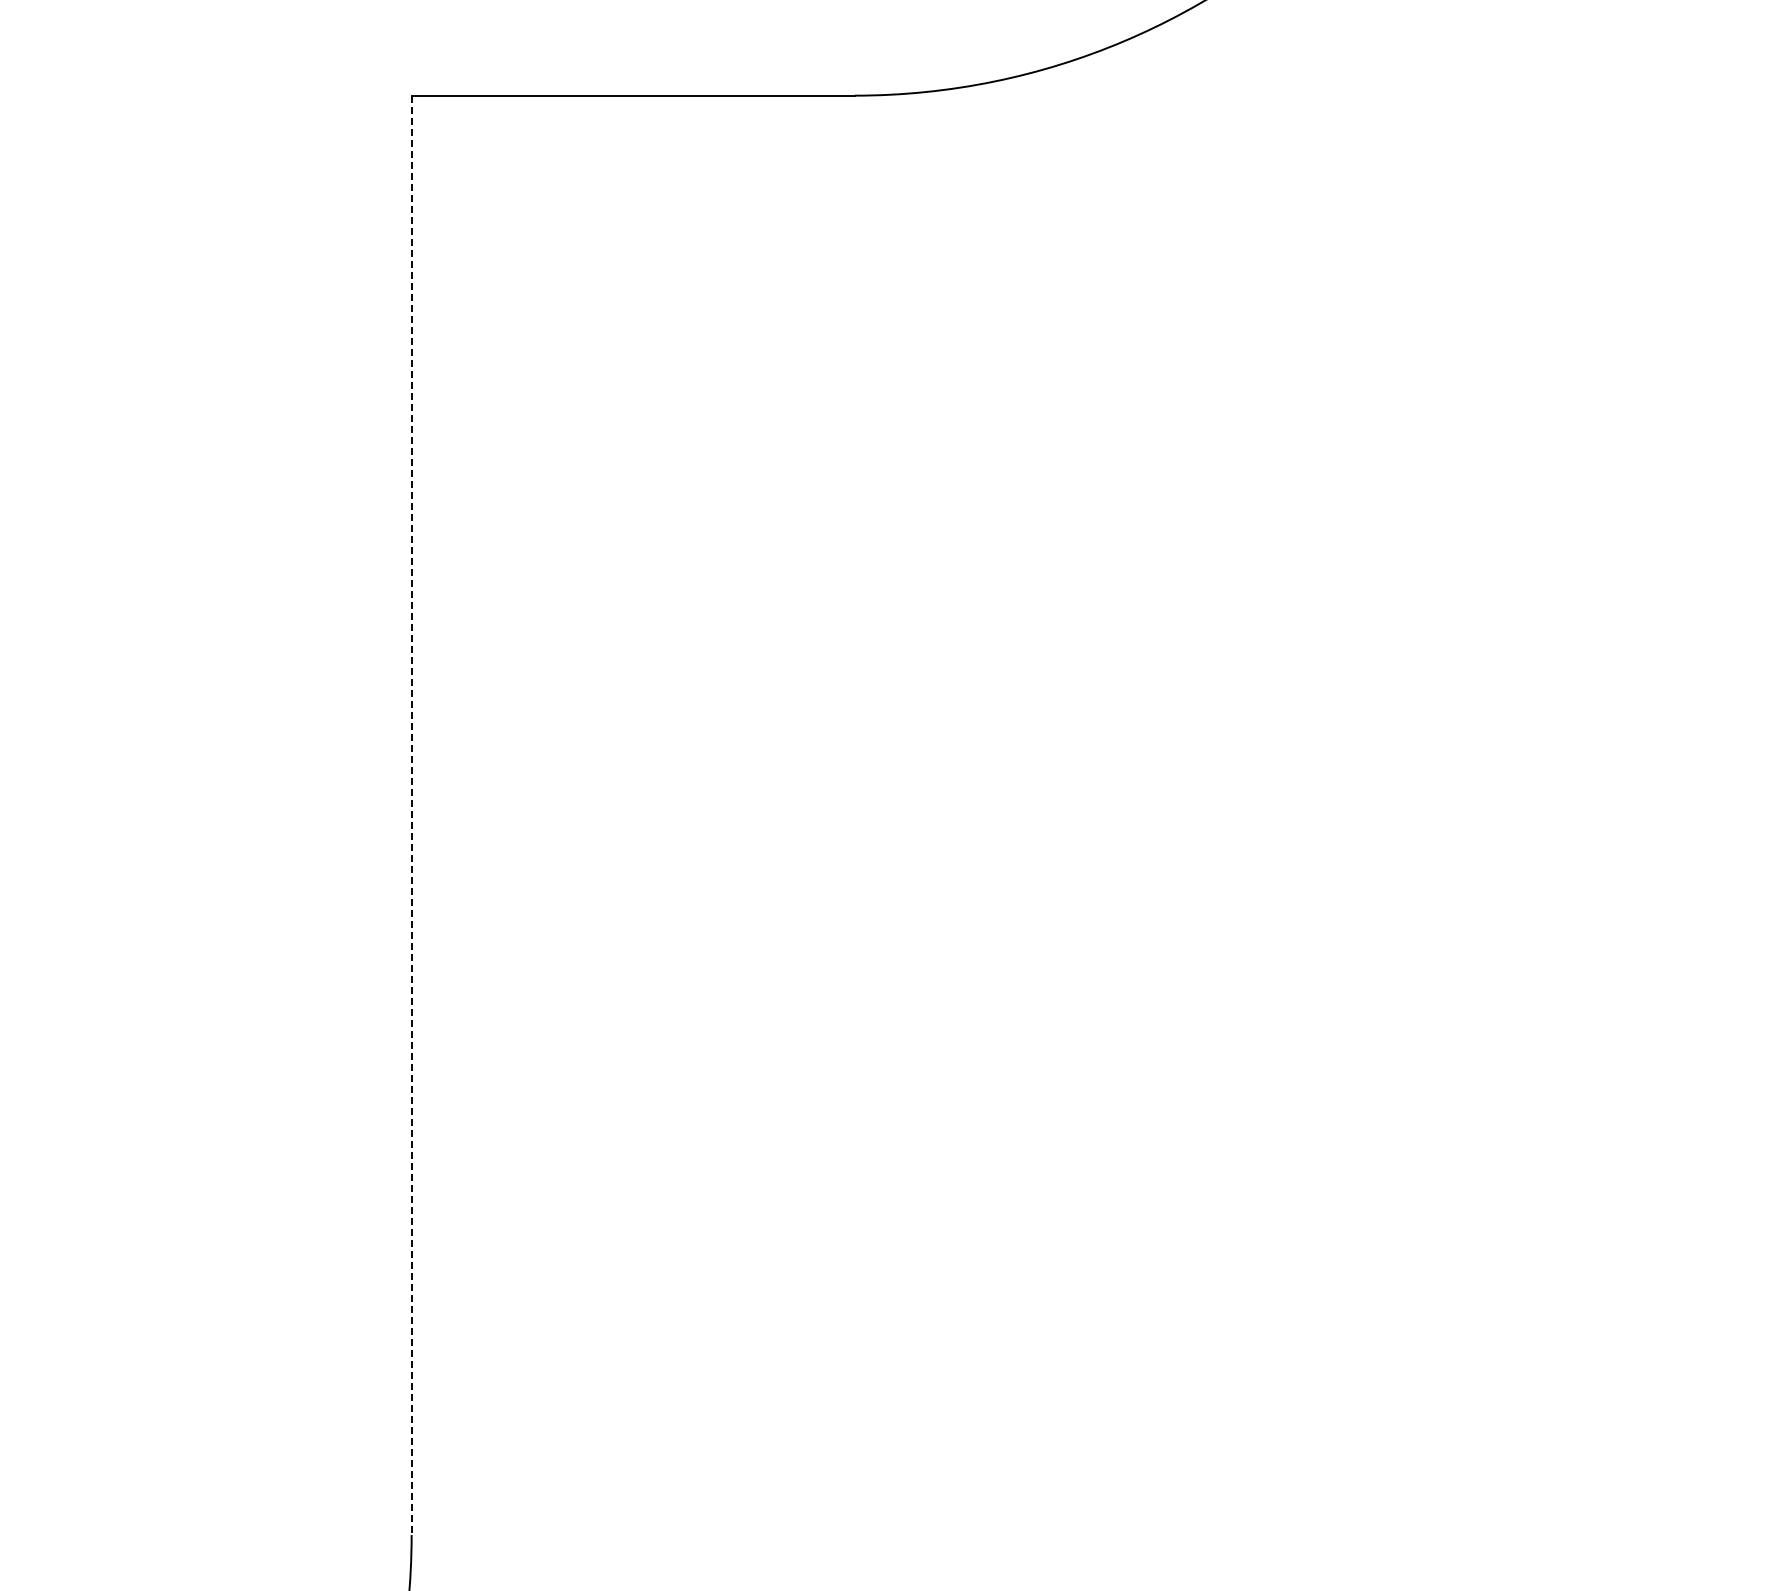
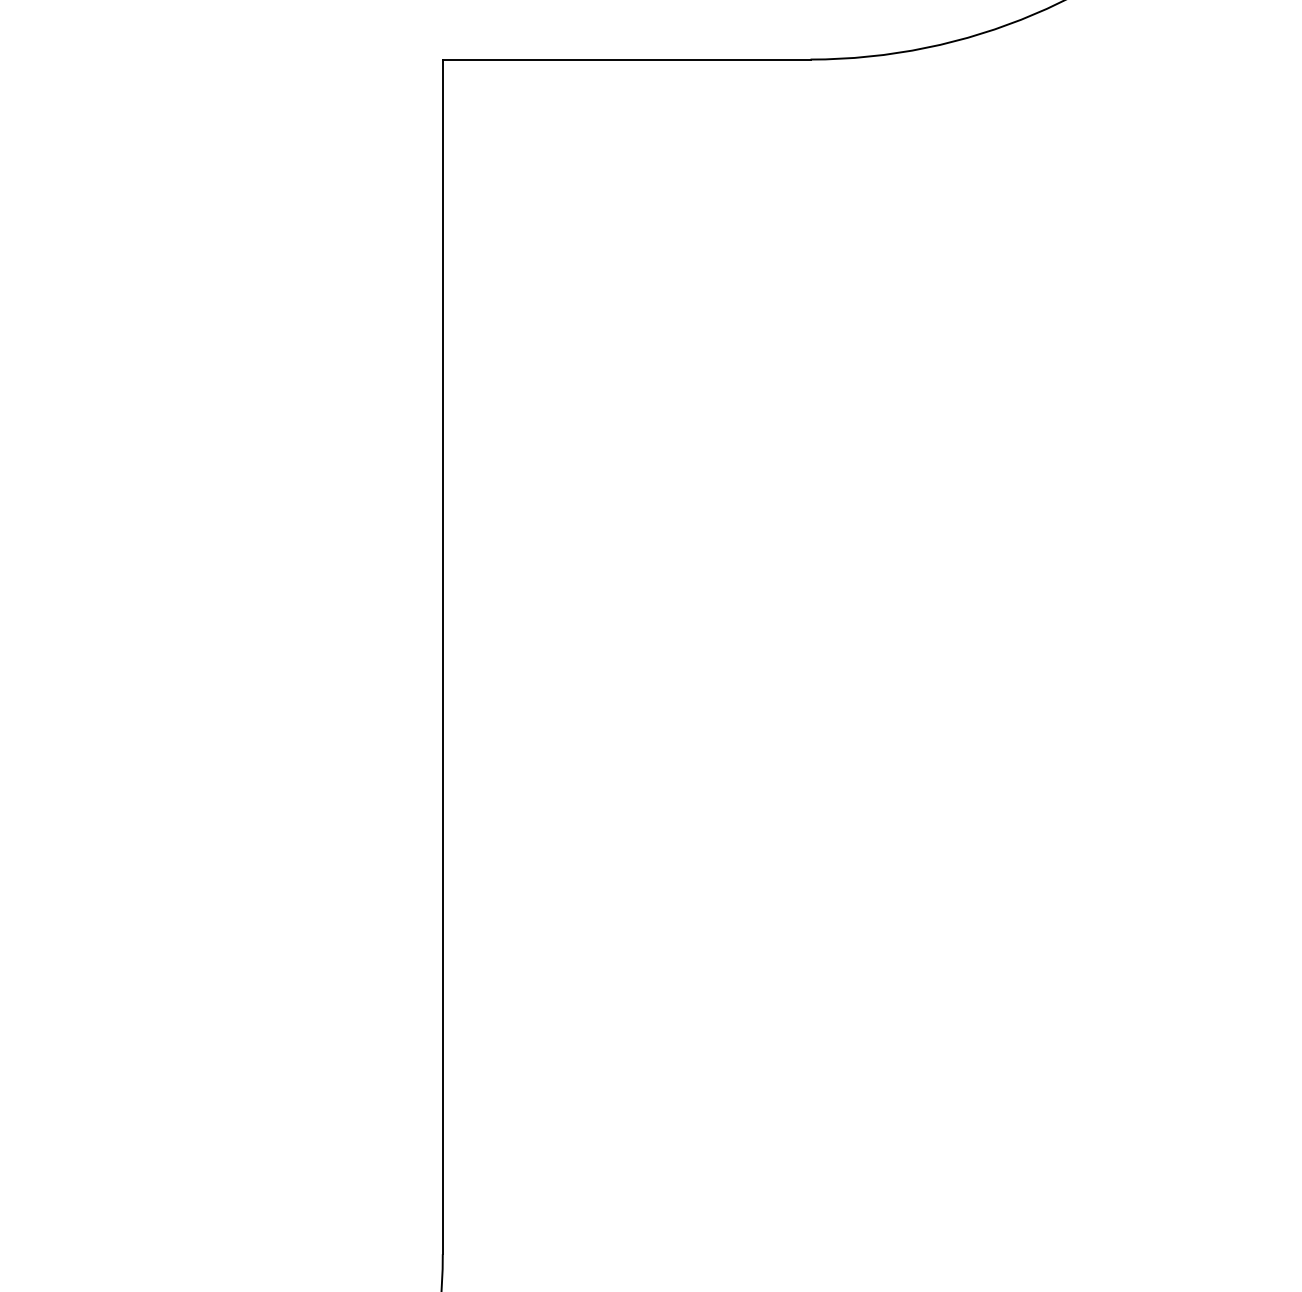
line: (411, 815) -> (442, 657), dashed -> solid

